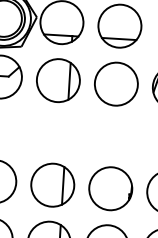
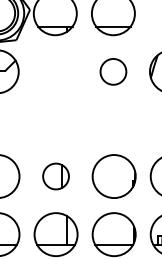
part: (57, 80) -> (54, 71), removed
circle: (116, 83) -> (113, 71), size x0.6
part: (52, 185) -> (55, 176), size x0.6

